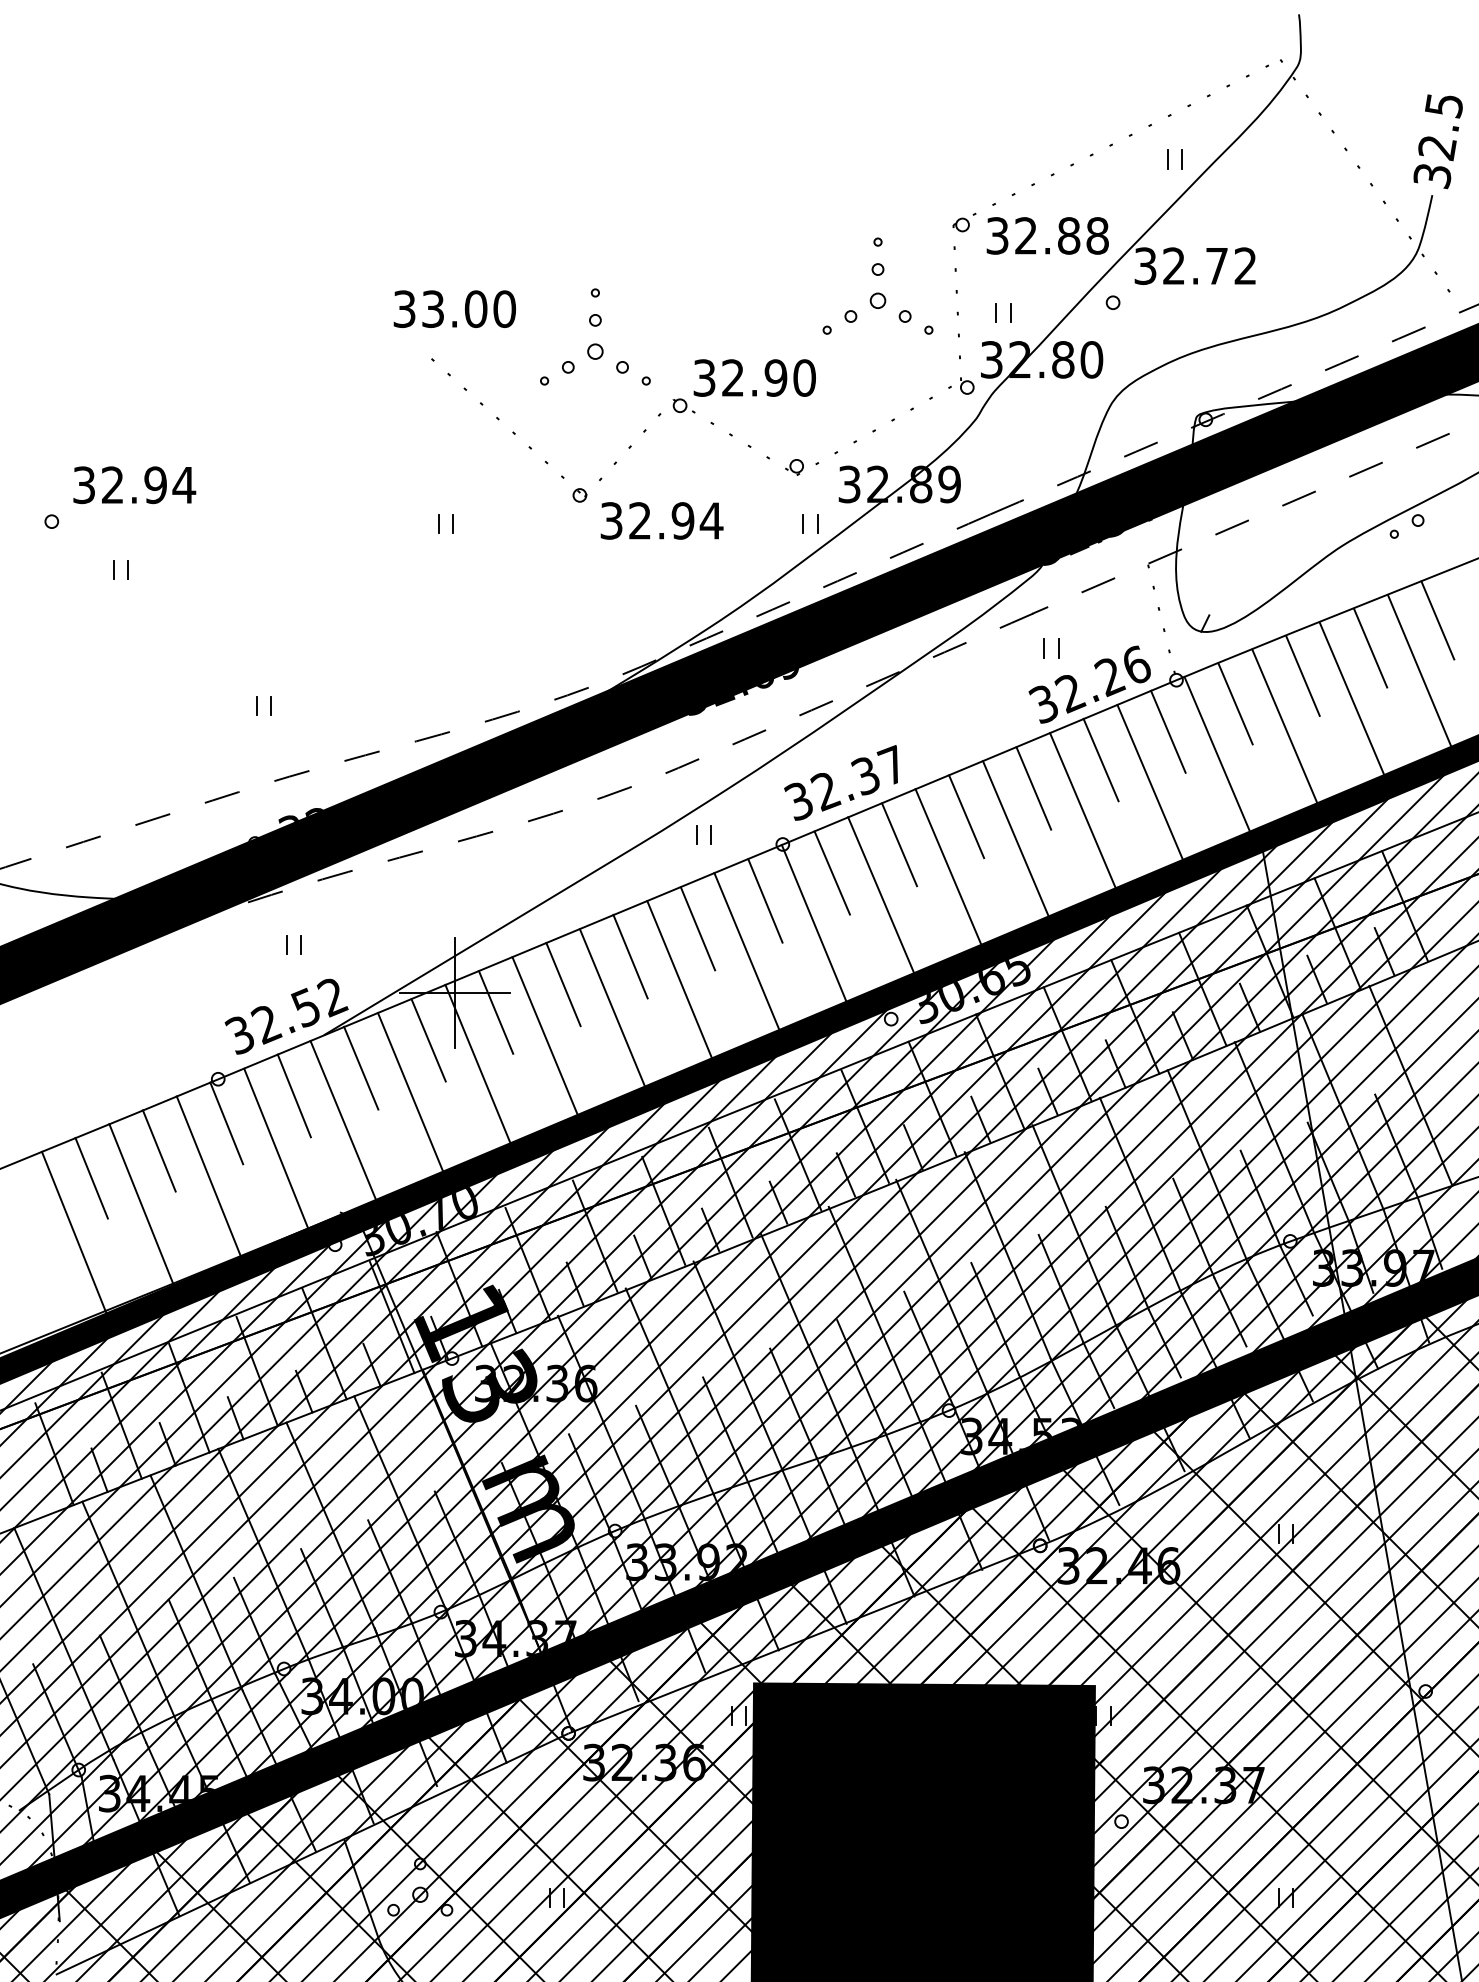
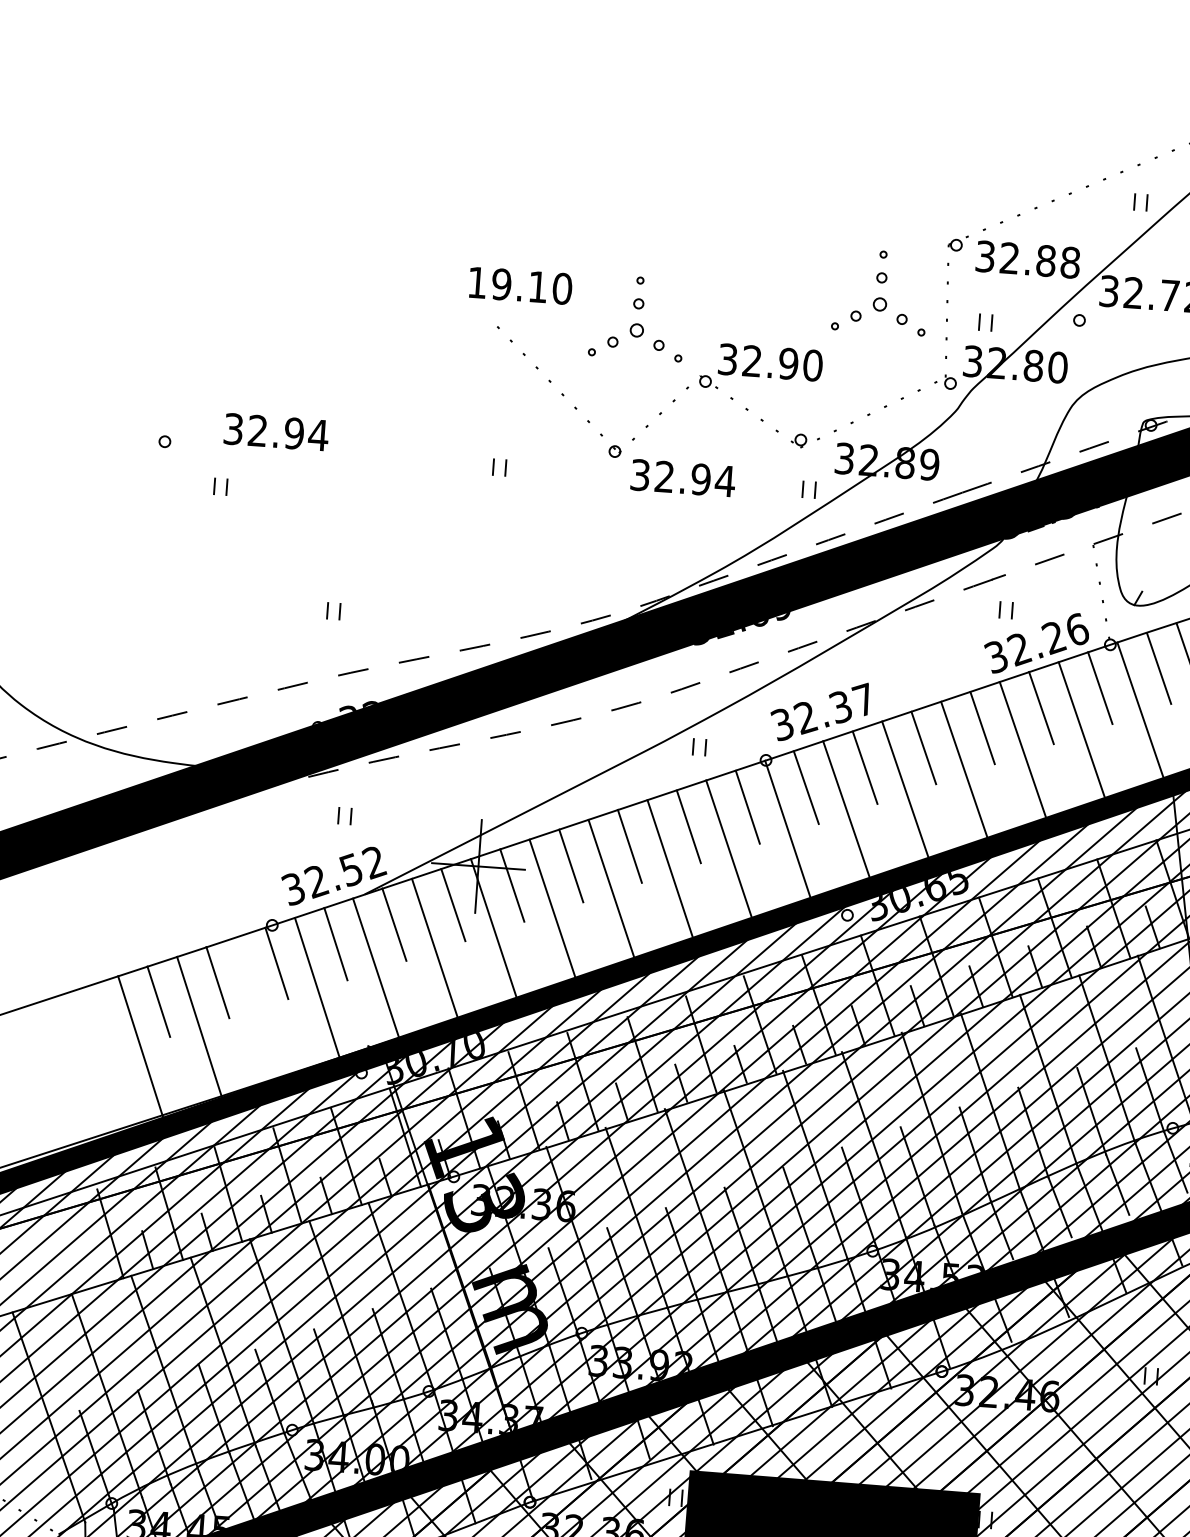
text: (440, 309) -> (507, 285), 33.00 -> 19.10
text: (134, 485) -> (276, 432), moved
line: (209, 1177) -> (258, 1008), removed

